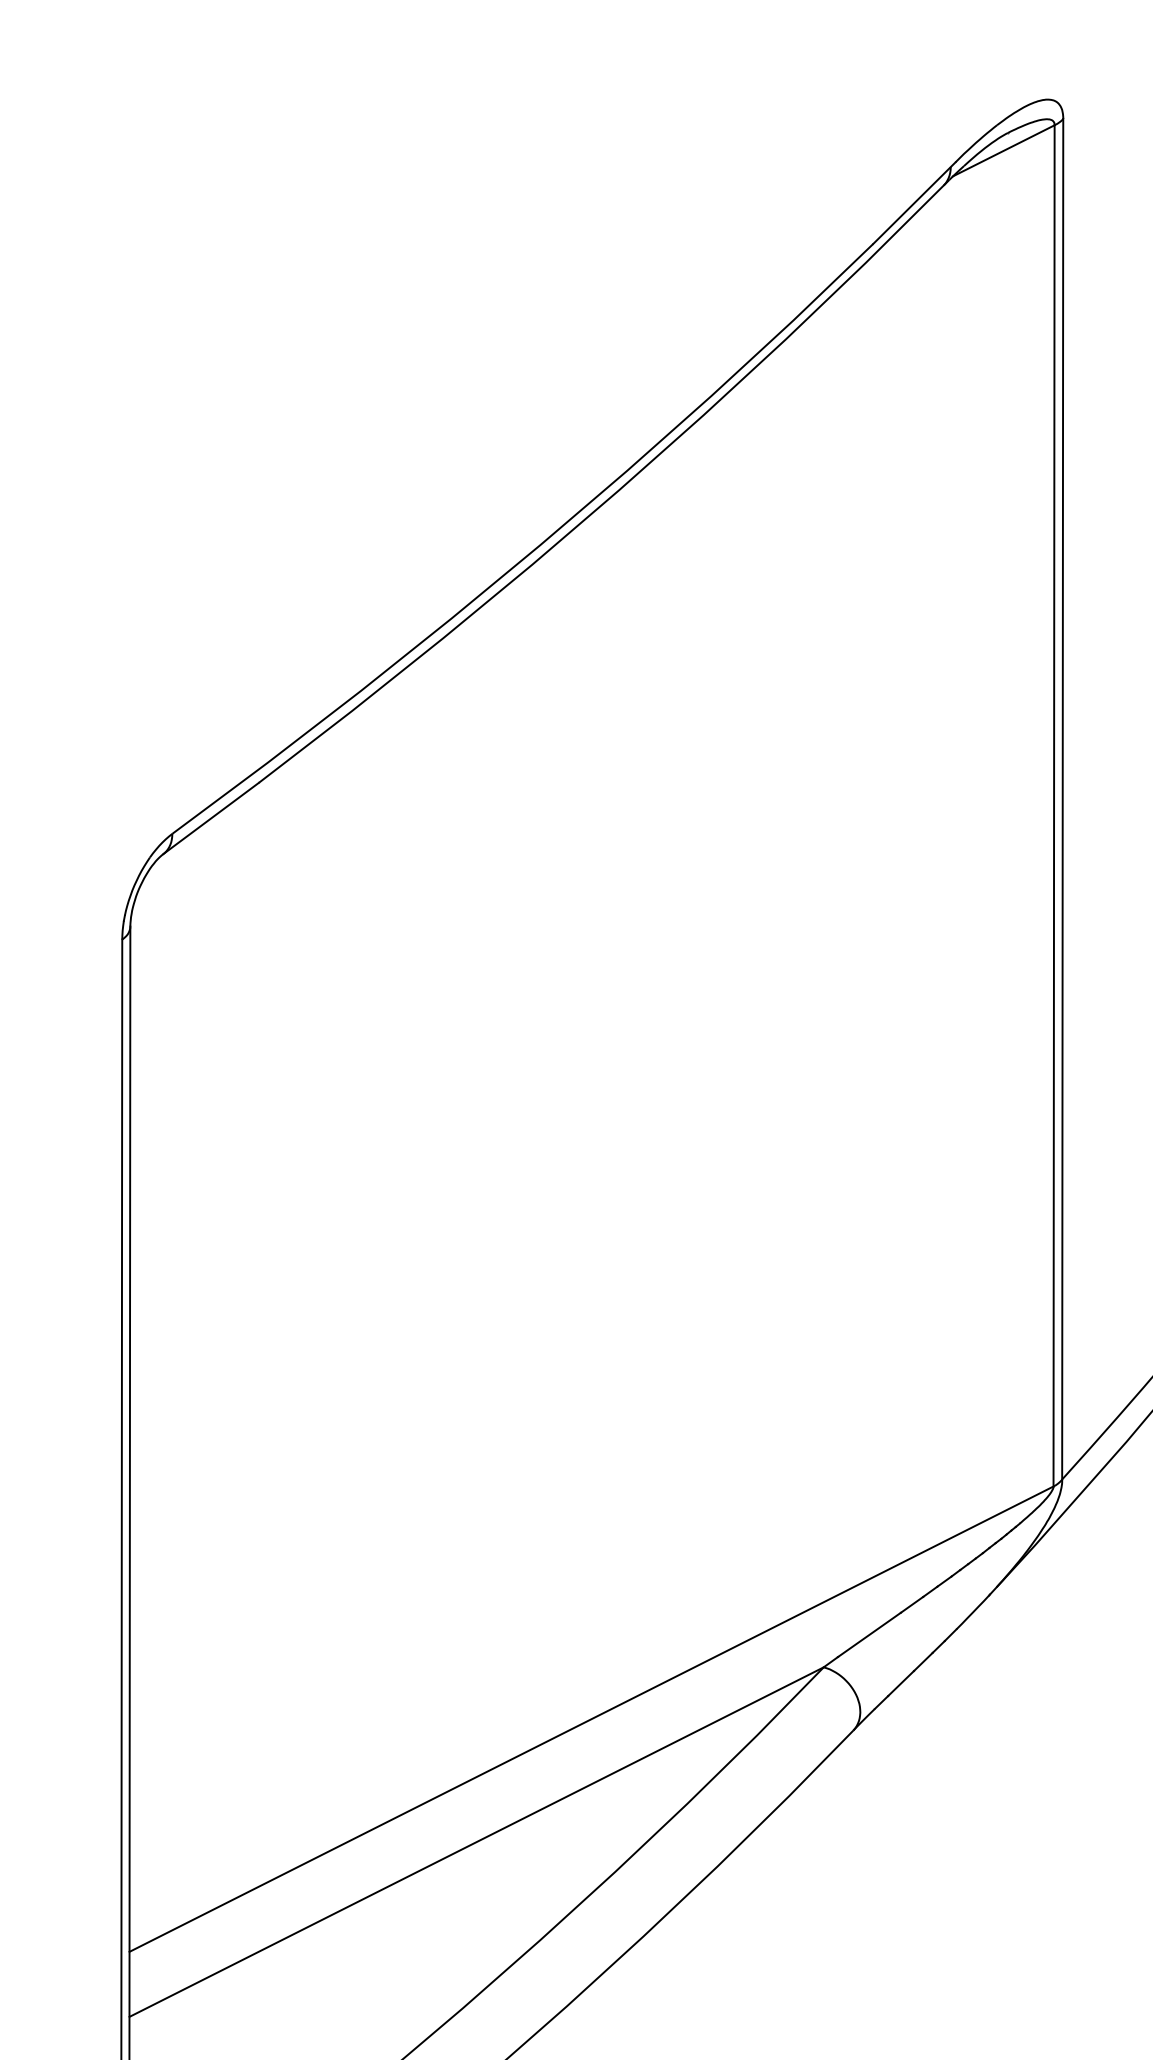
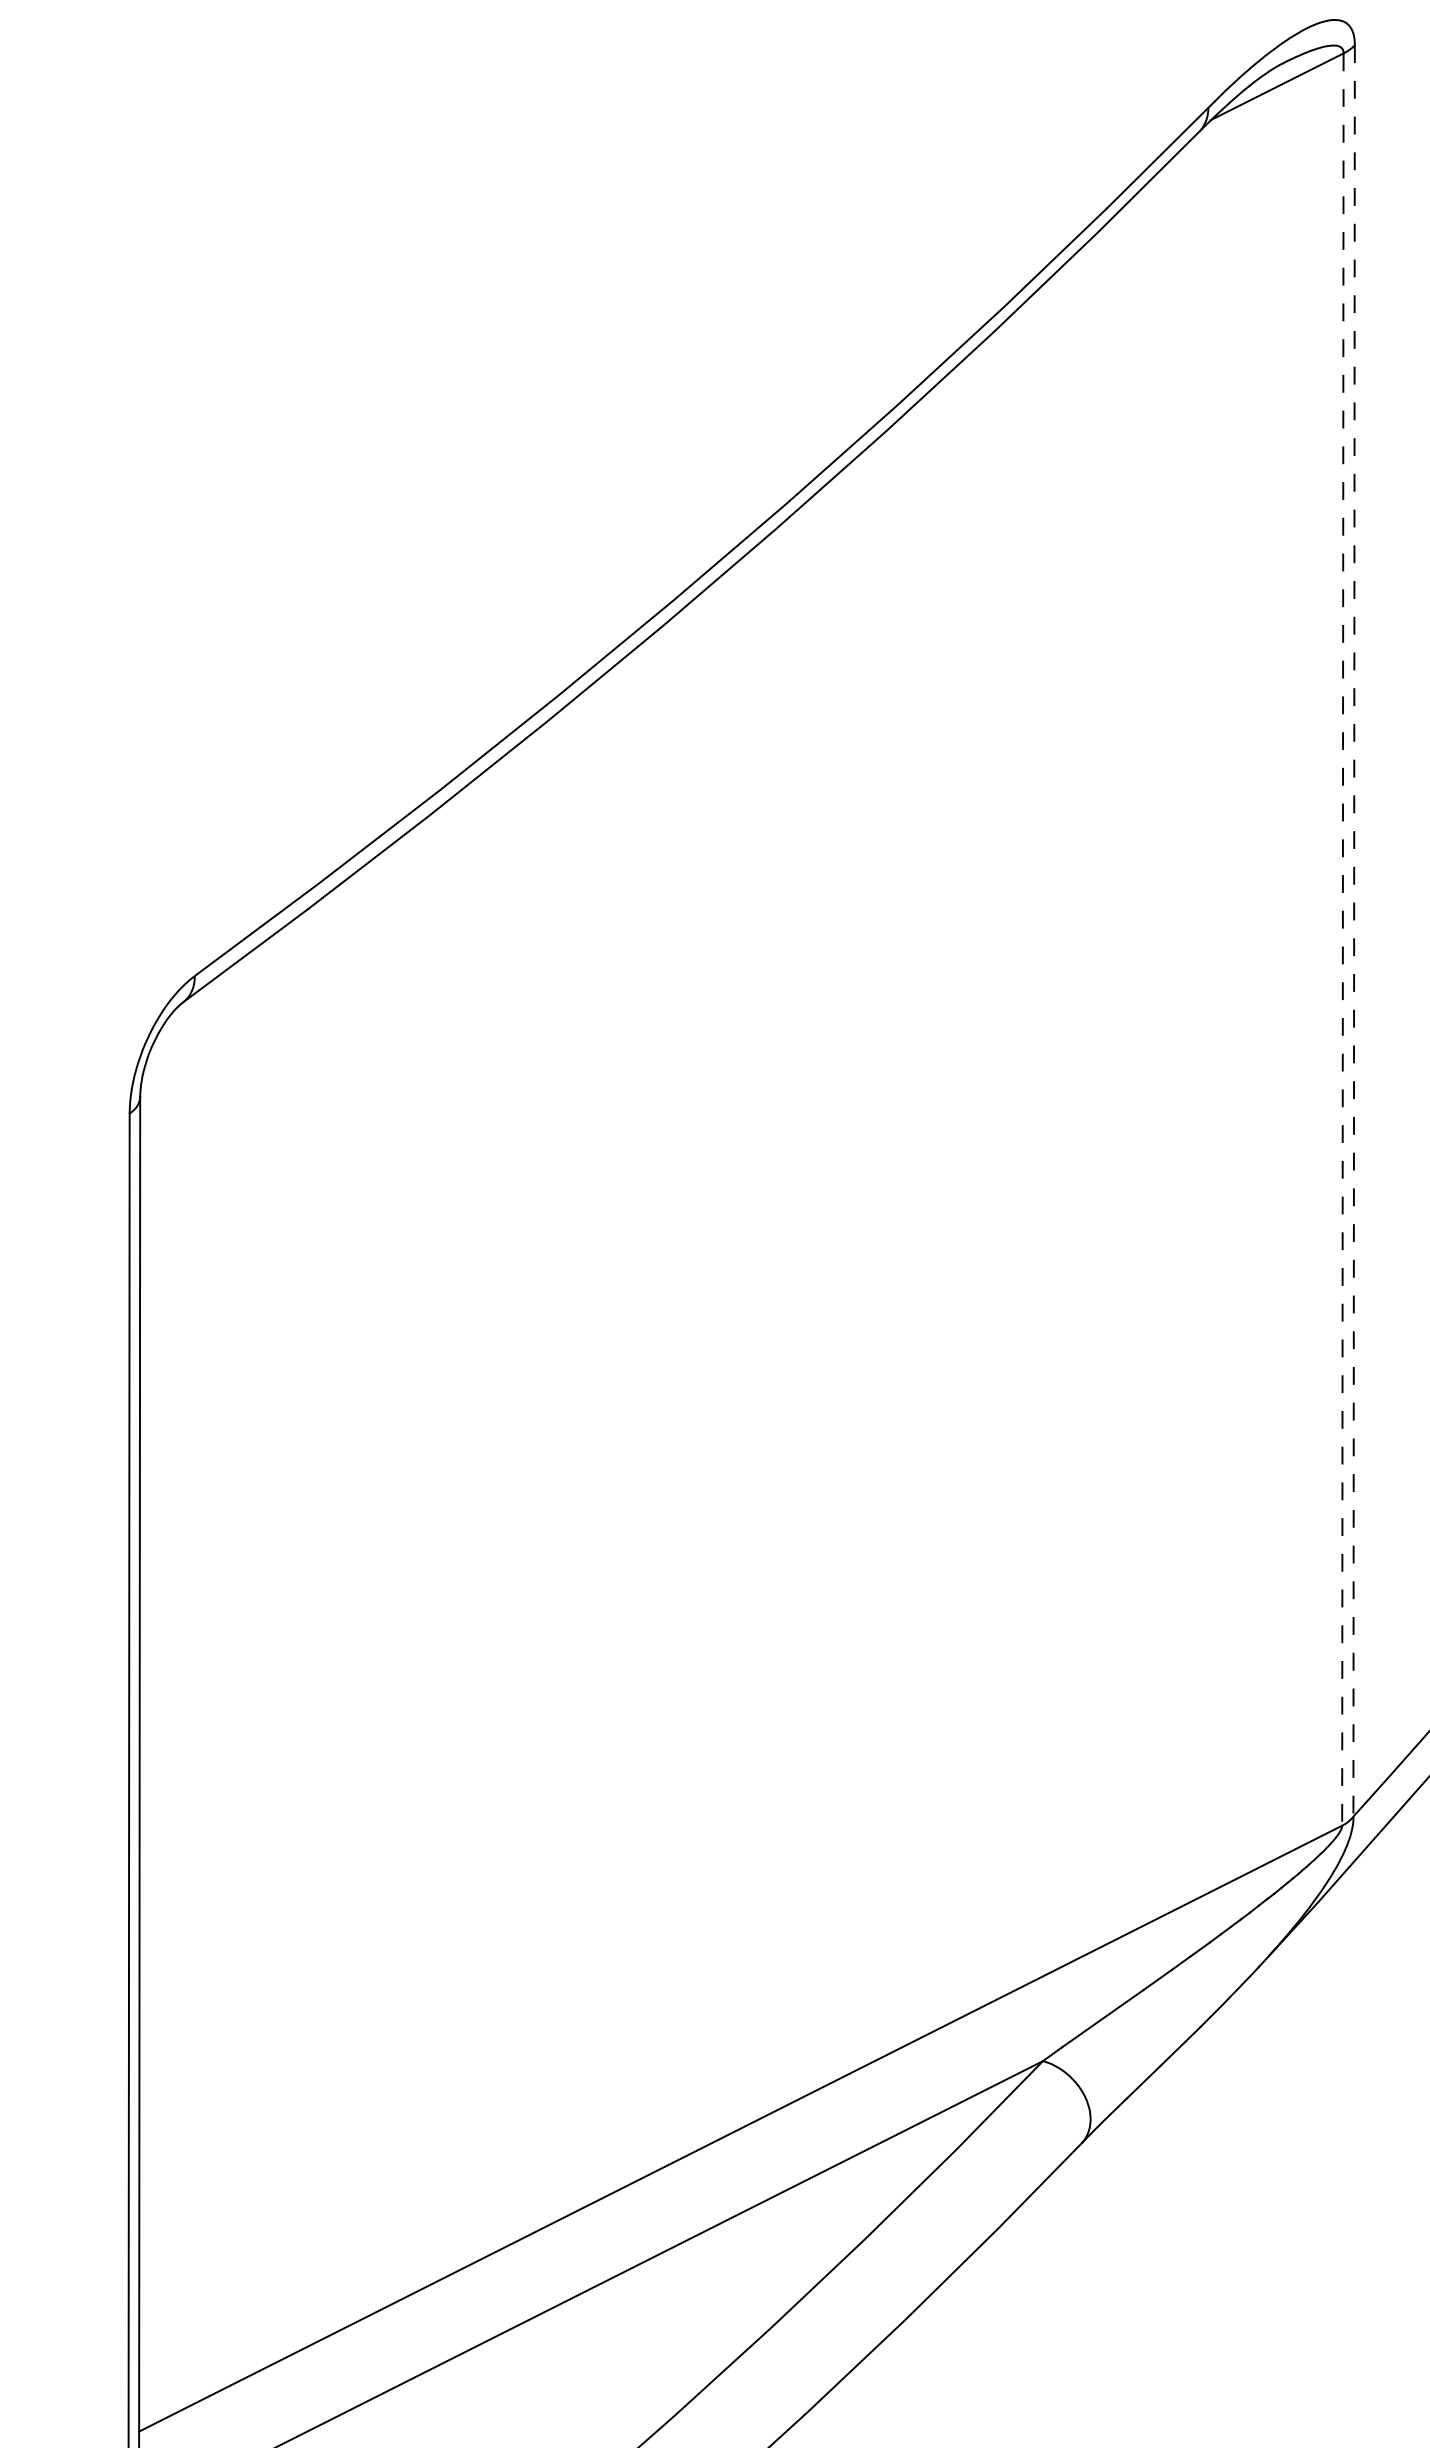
line: (1062, 799) -> (1353, 931), solid -> dashed
line: (1054, 805) -> (1343, 939), solid -> dashed

